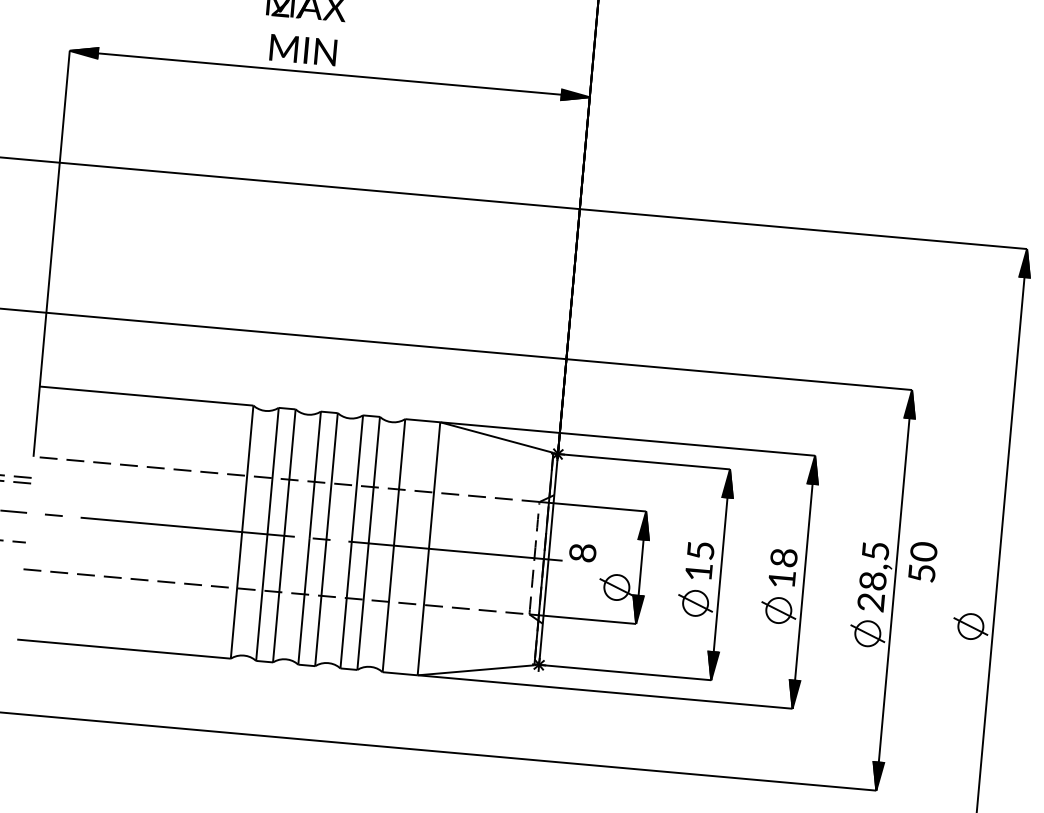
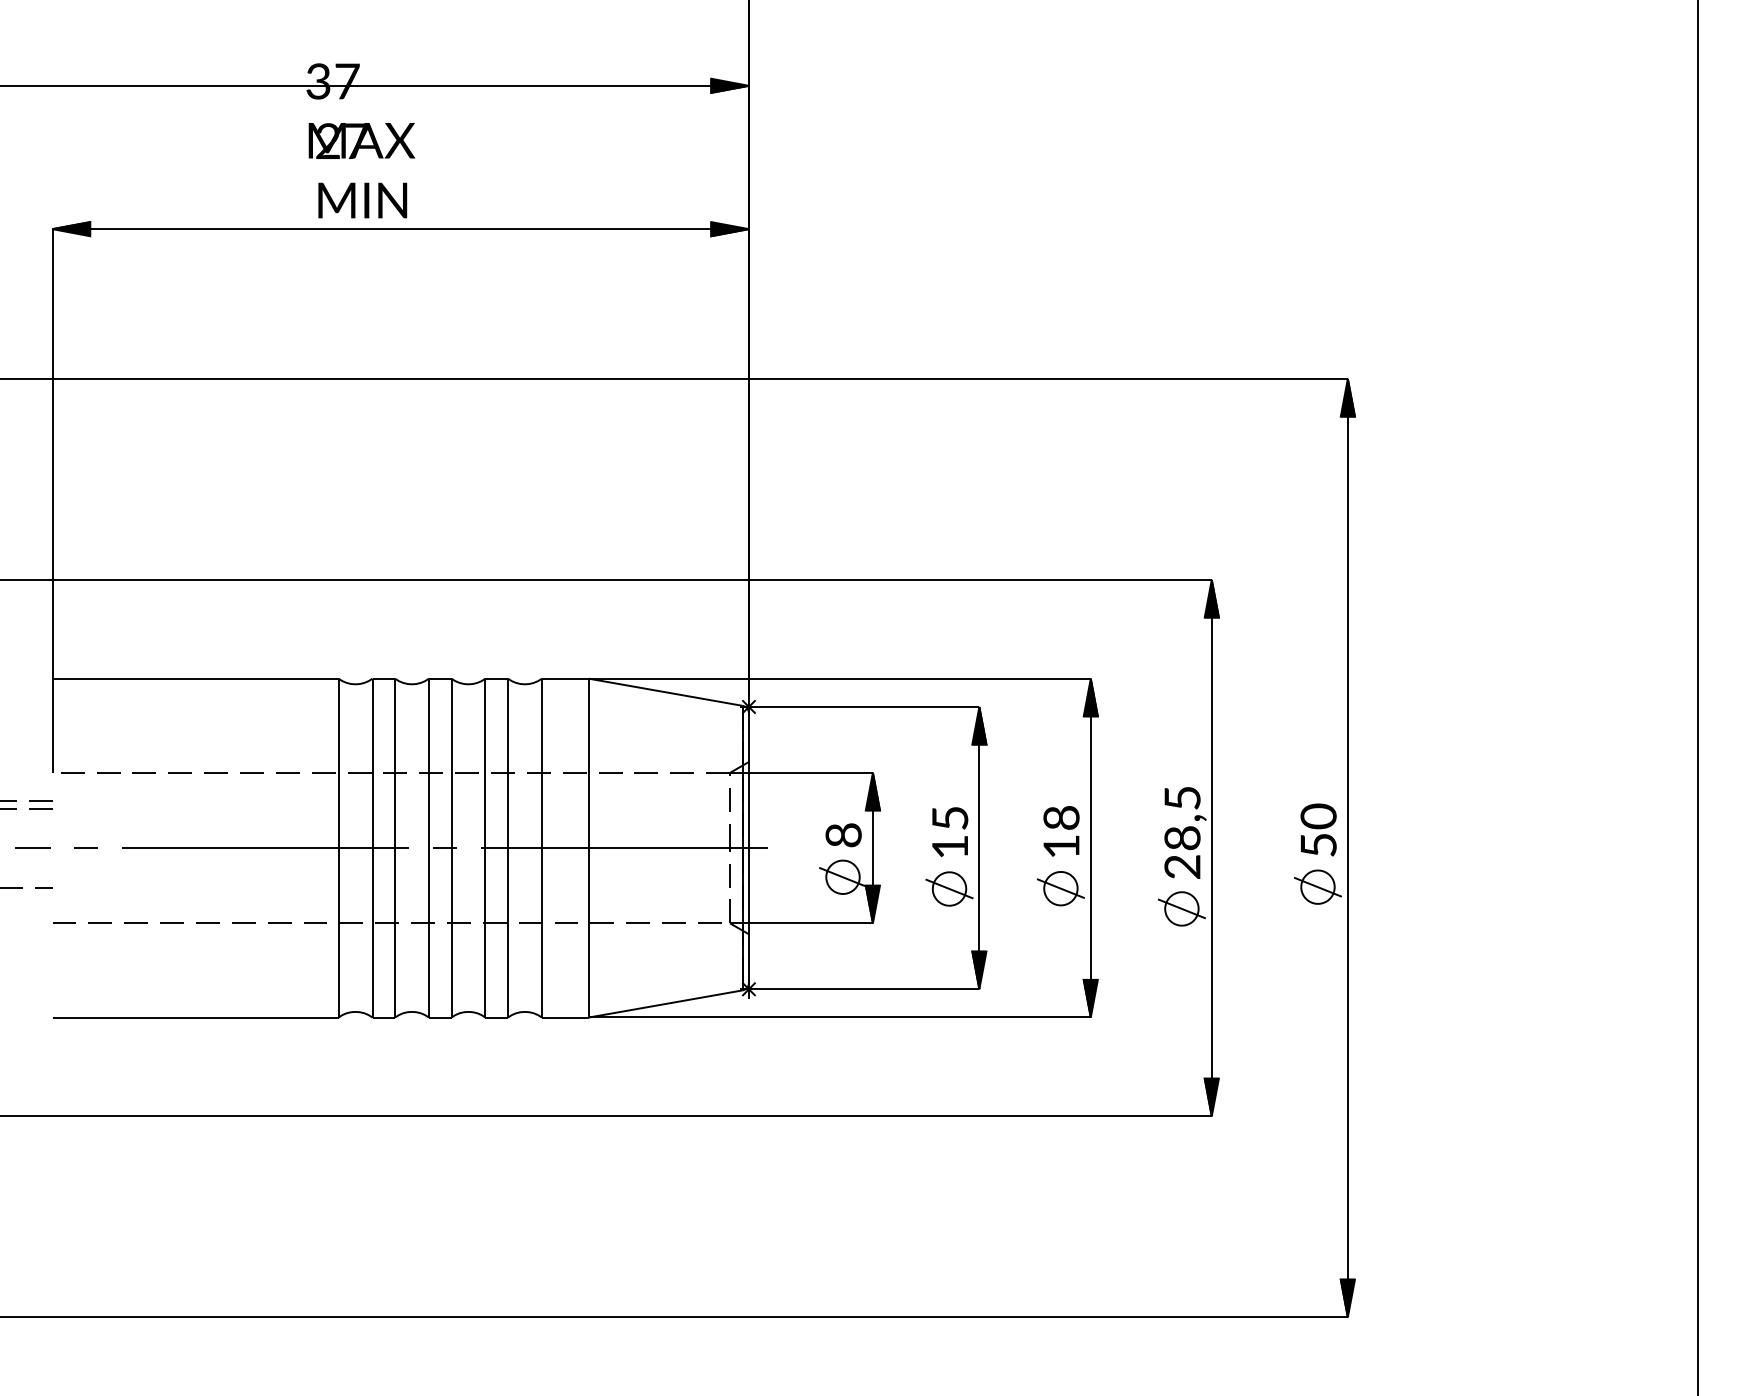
text: (582, 553) -> (843, 835), moved
text: (922, 561) -> (1318, 829), moved

